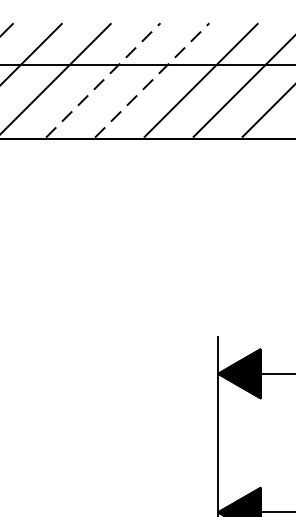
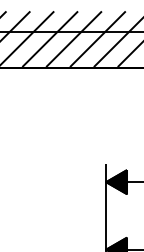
line: (103, 78) -> (50, 38), dashed -> solid
line: (153, 78) -> (74, 38), dashed -> solid

